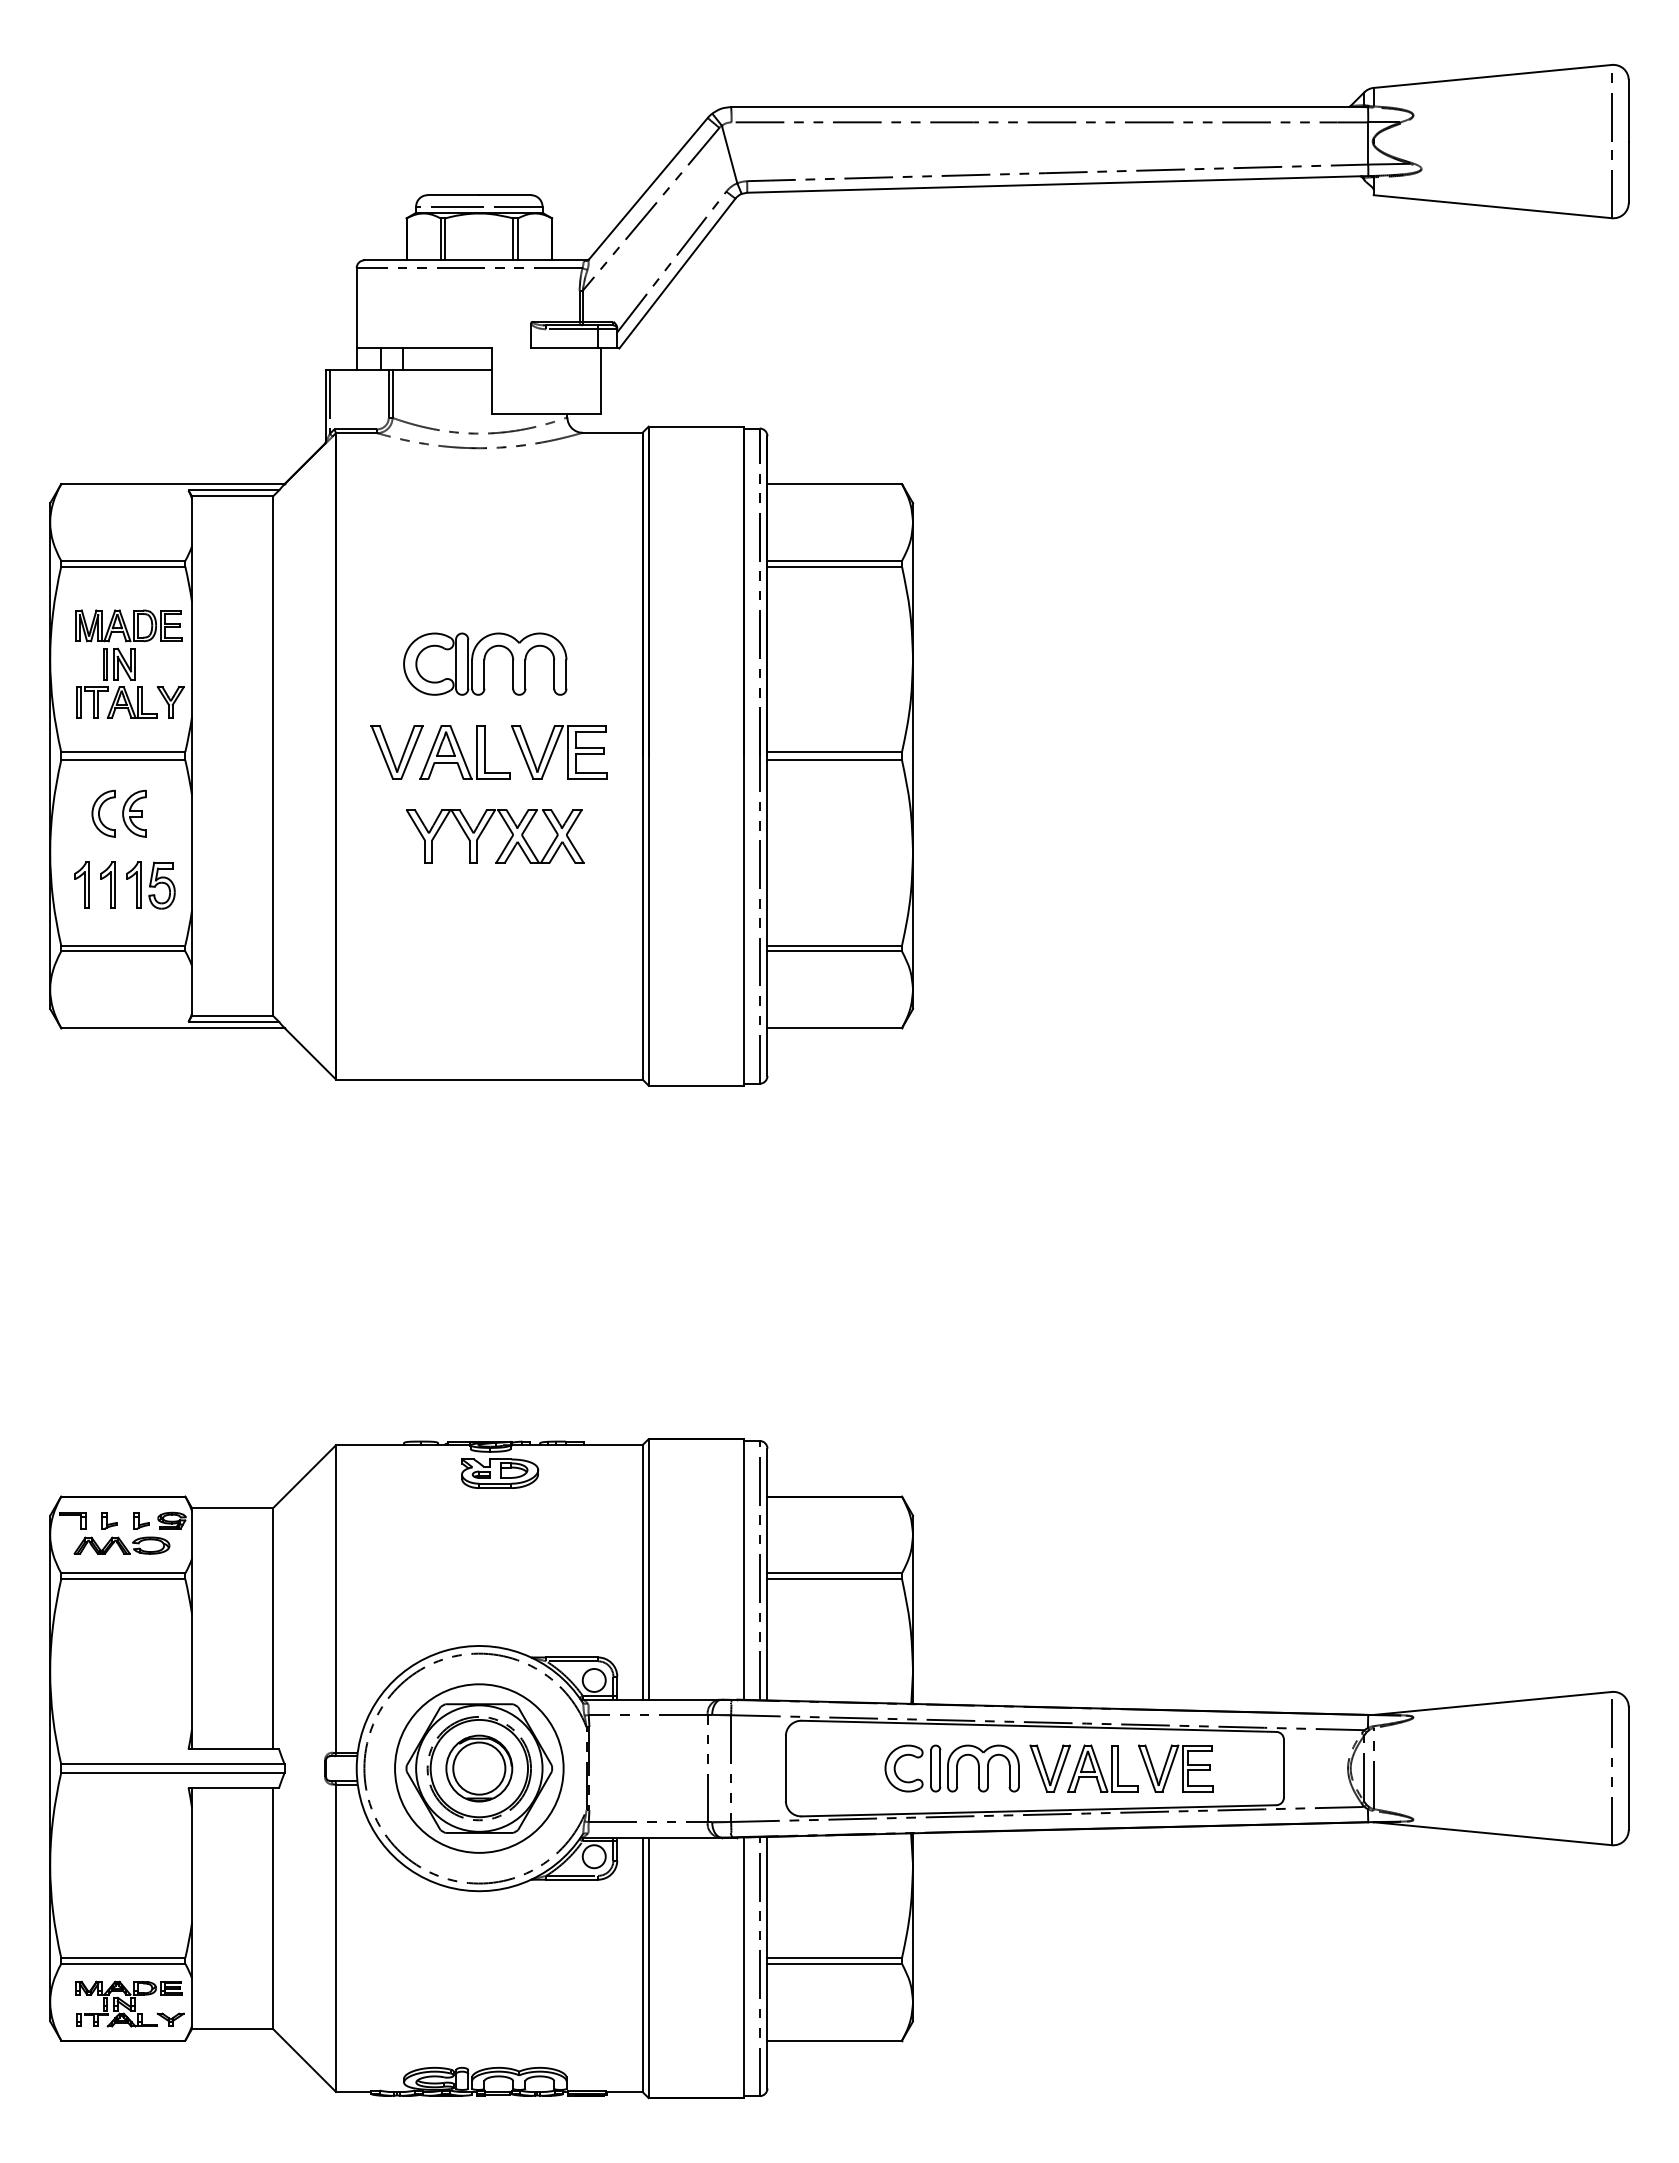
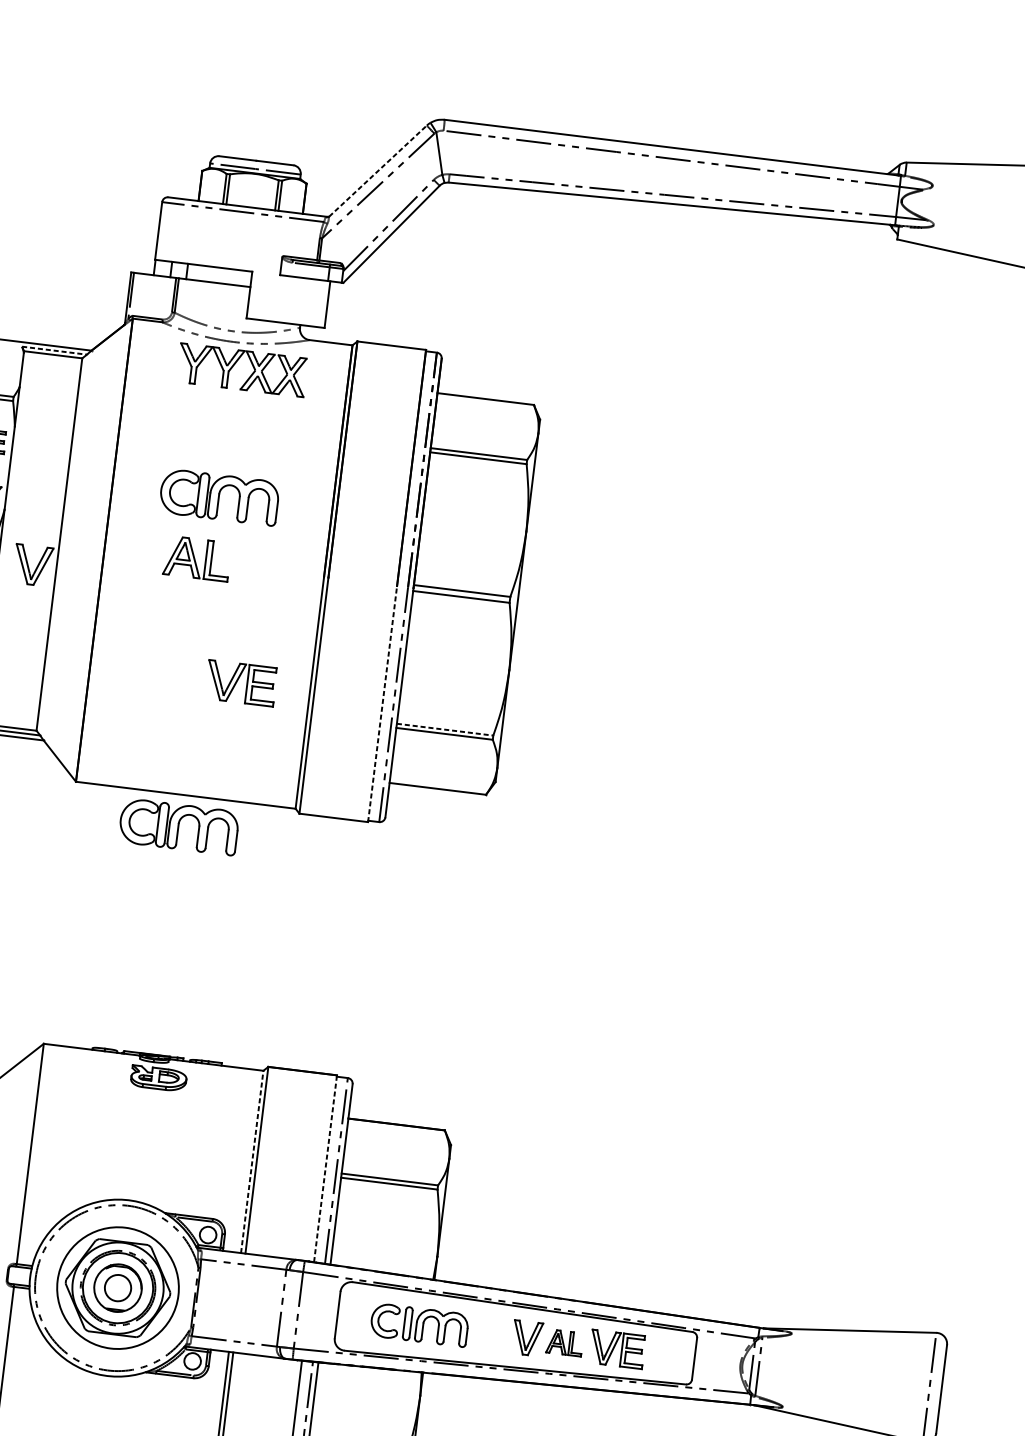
line: (648, 188) -> (378, 170), solid -> dashed
line: (234, 490) -> (55, 350), solid -> dashed
part: (396, 752) -> (32, 565), moved
part: (559, 752) -> (241, 683), moved
part: (485, 828) -> (236, 363), moved
line: (744, 920) -> (382, 703), solid -> dashed
line: (835, 945) -> (445, 729), solid -> dashed
part: (485, 1123) -> (179, 826), added
line: (744, 1568) -> (325, 1168), solid -> dashed
line: (642, 1571) -> (252, 1161), solid -> dashed
circle: (479, 1768) -> (118, 1288), size x0.7
part: (951, 1768) -> (419, 1325), moved
part: (1102, 1768) -> (564, 1342), size x0.7

